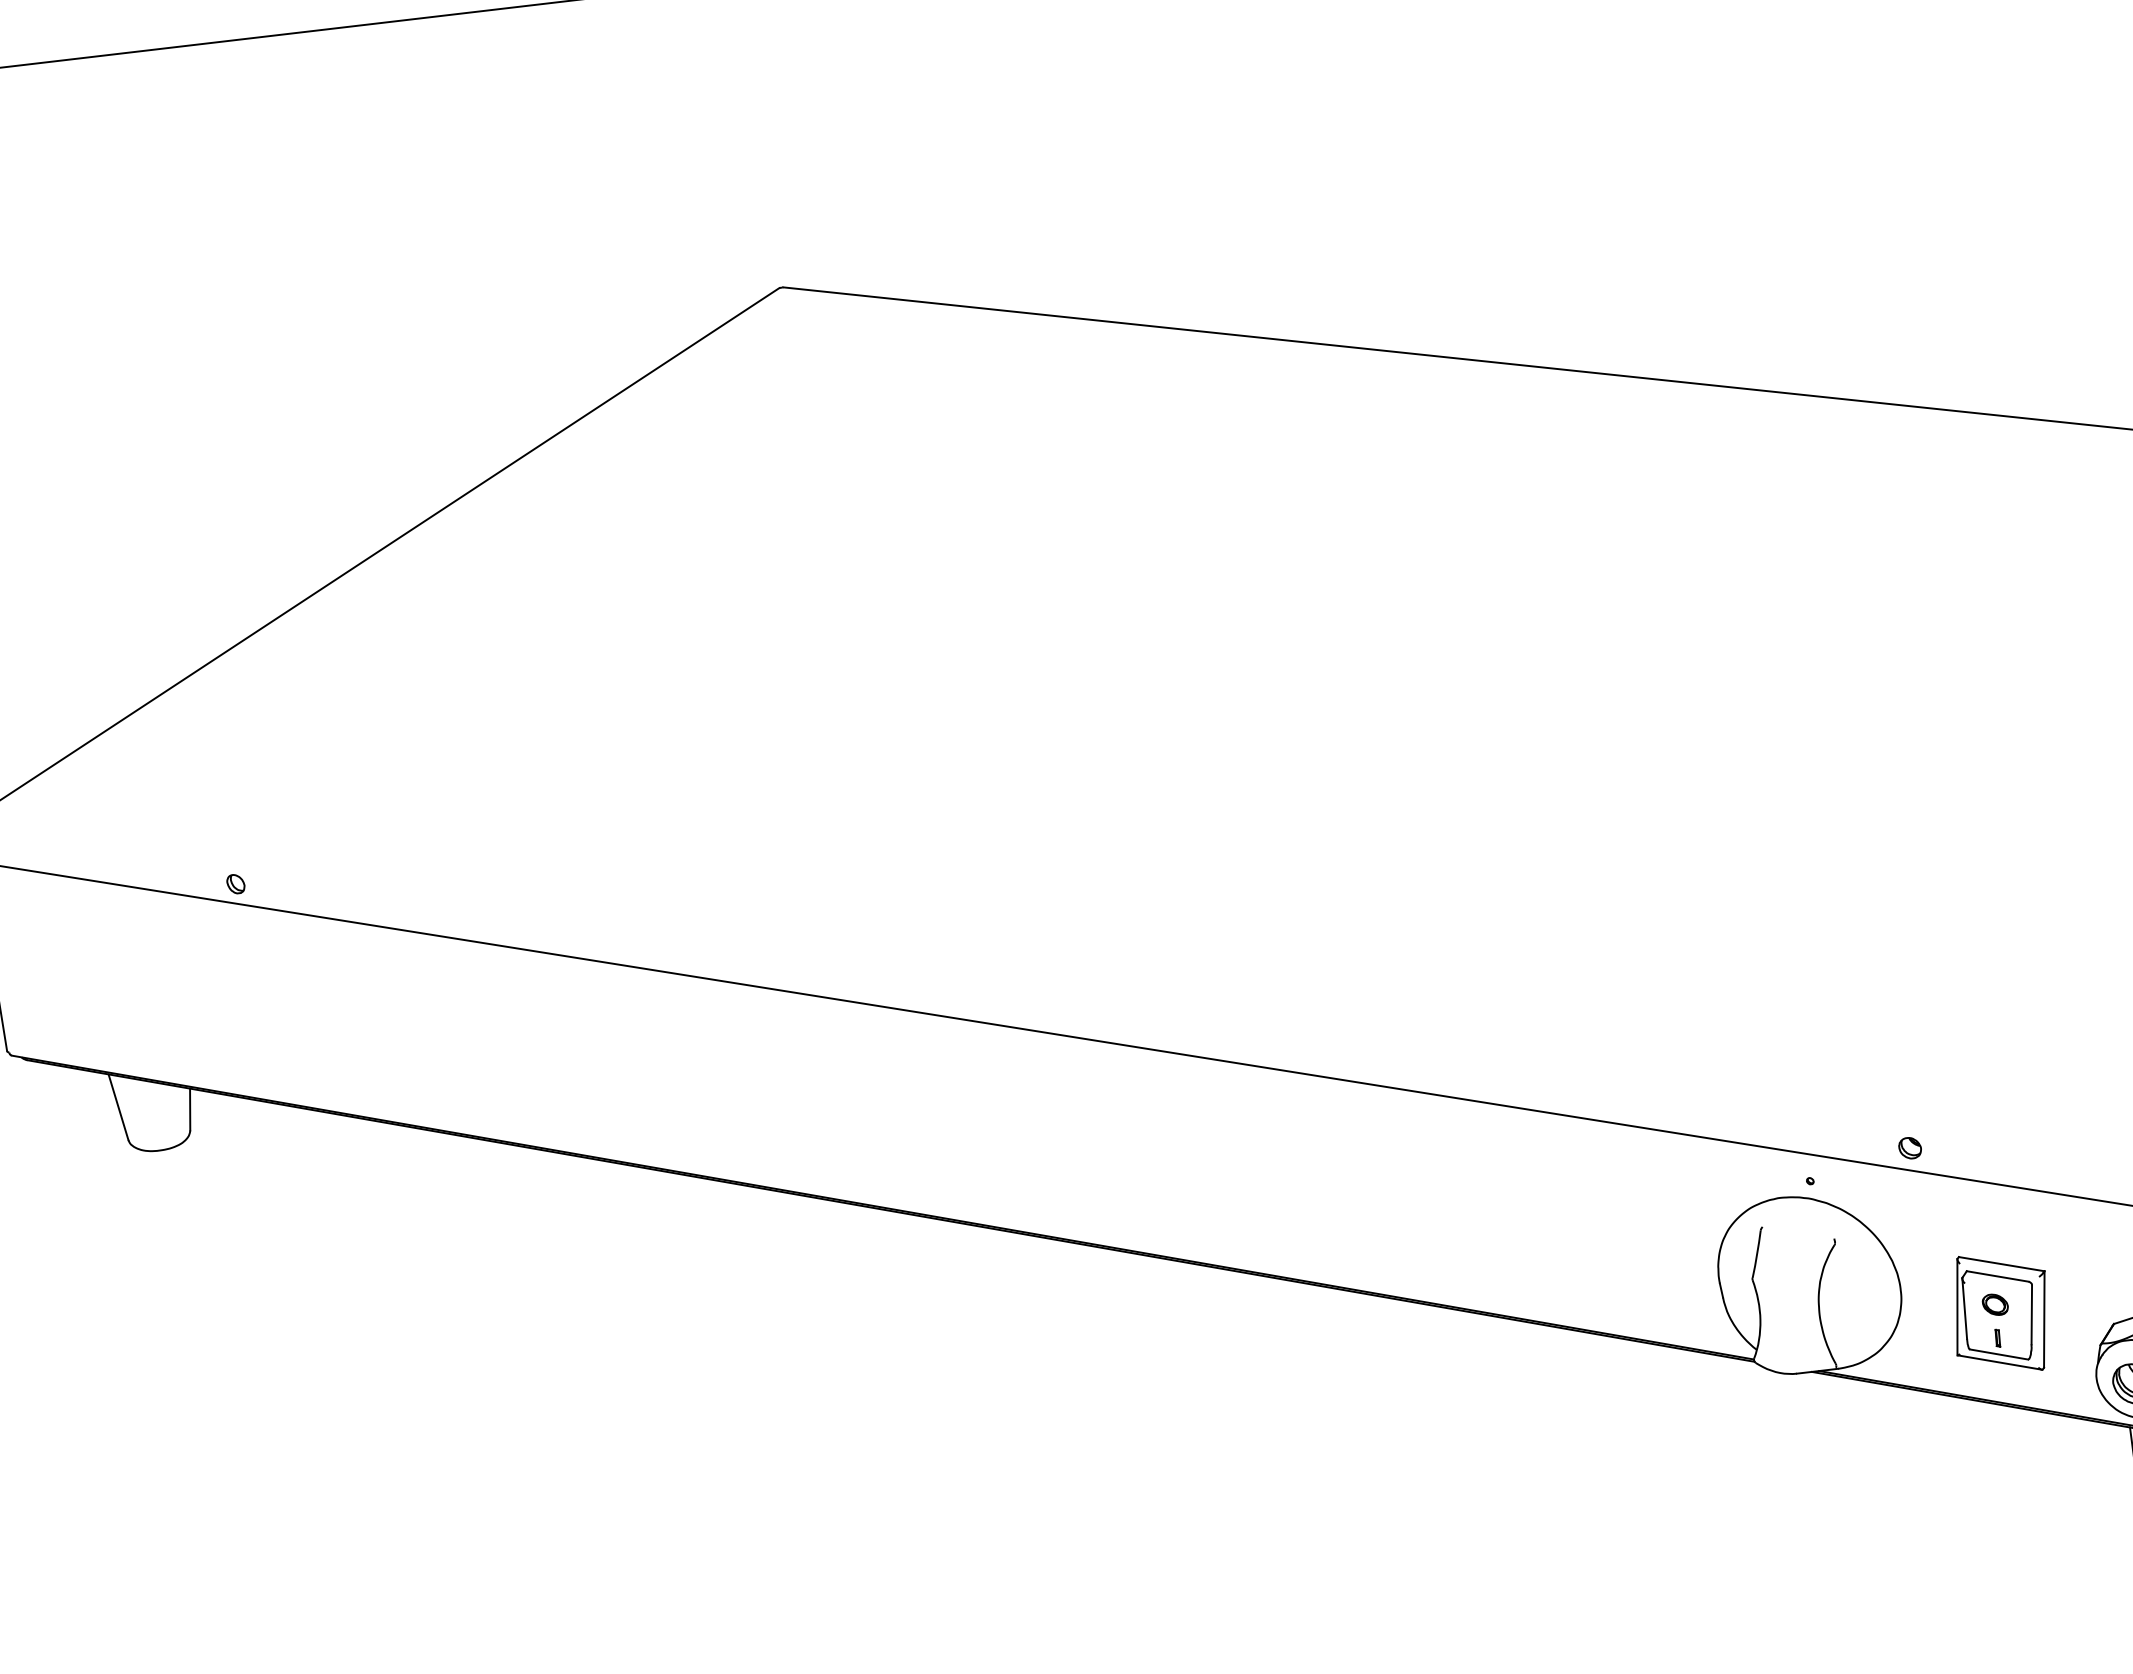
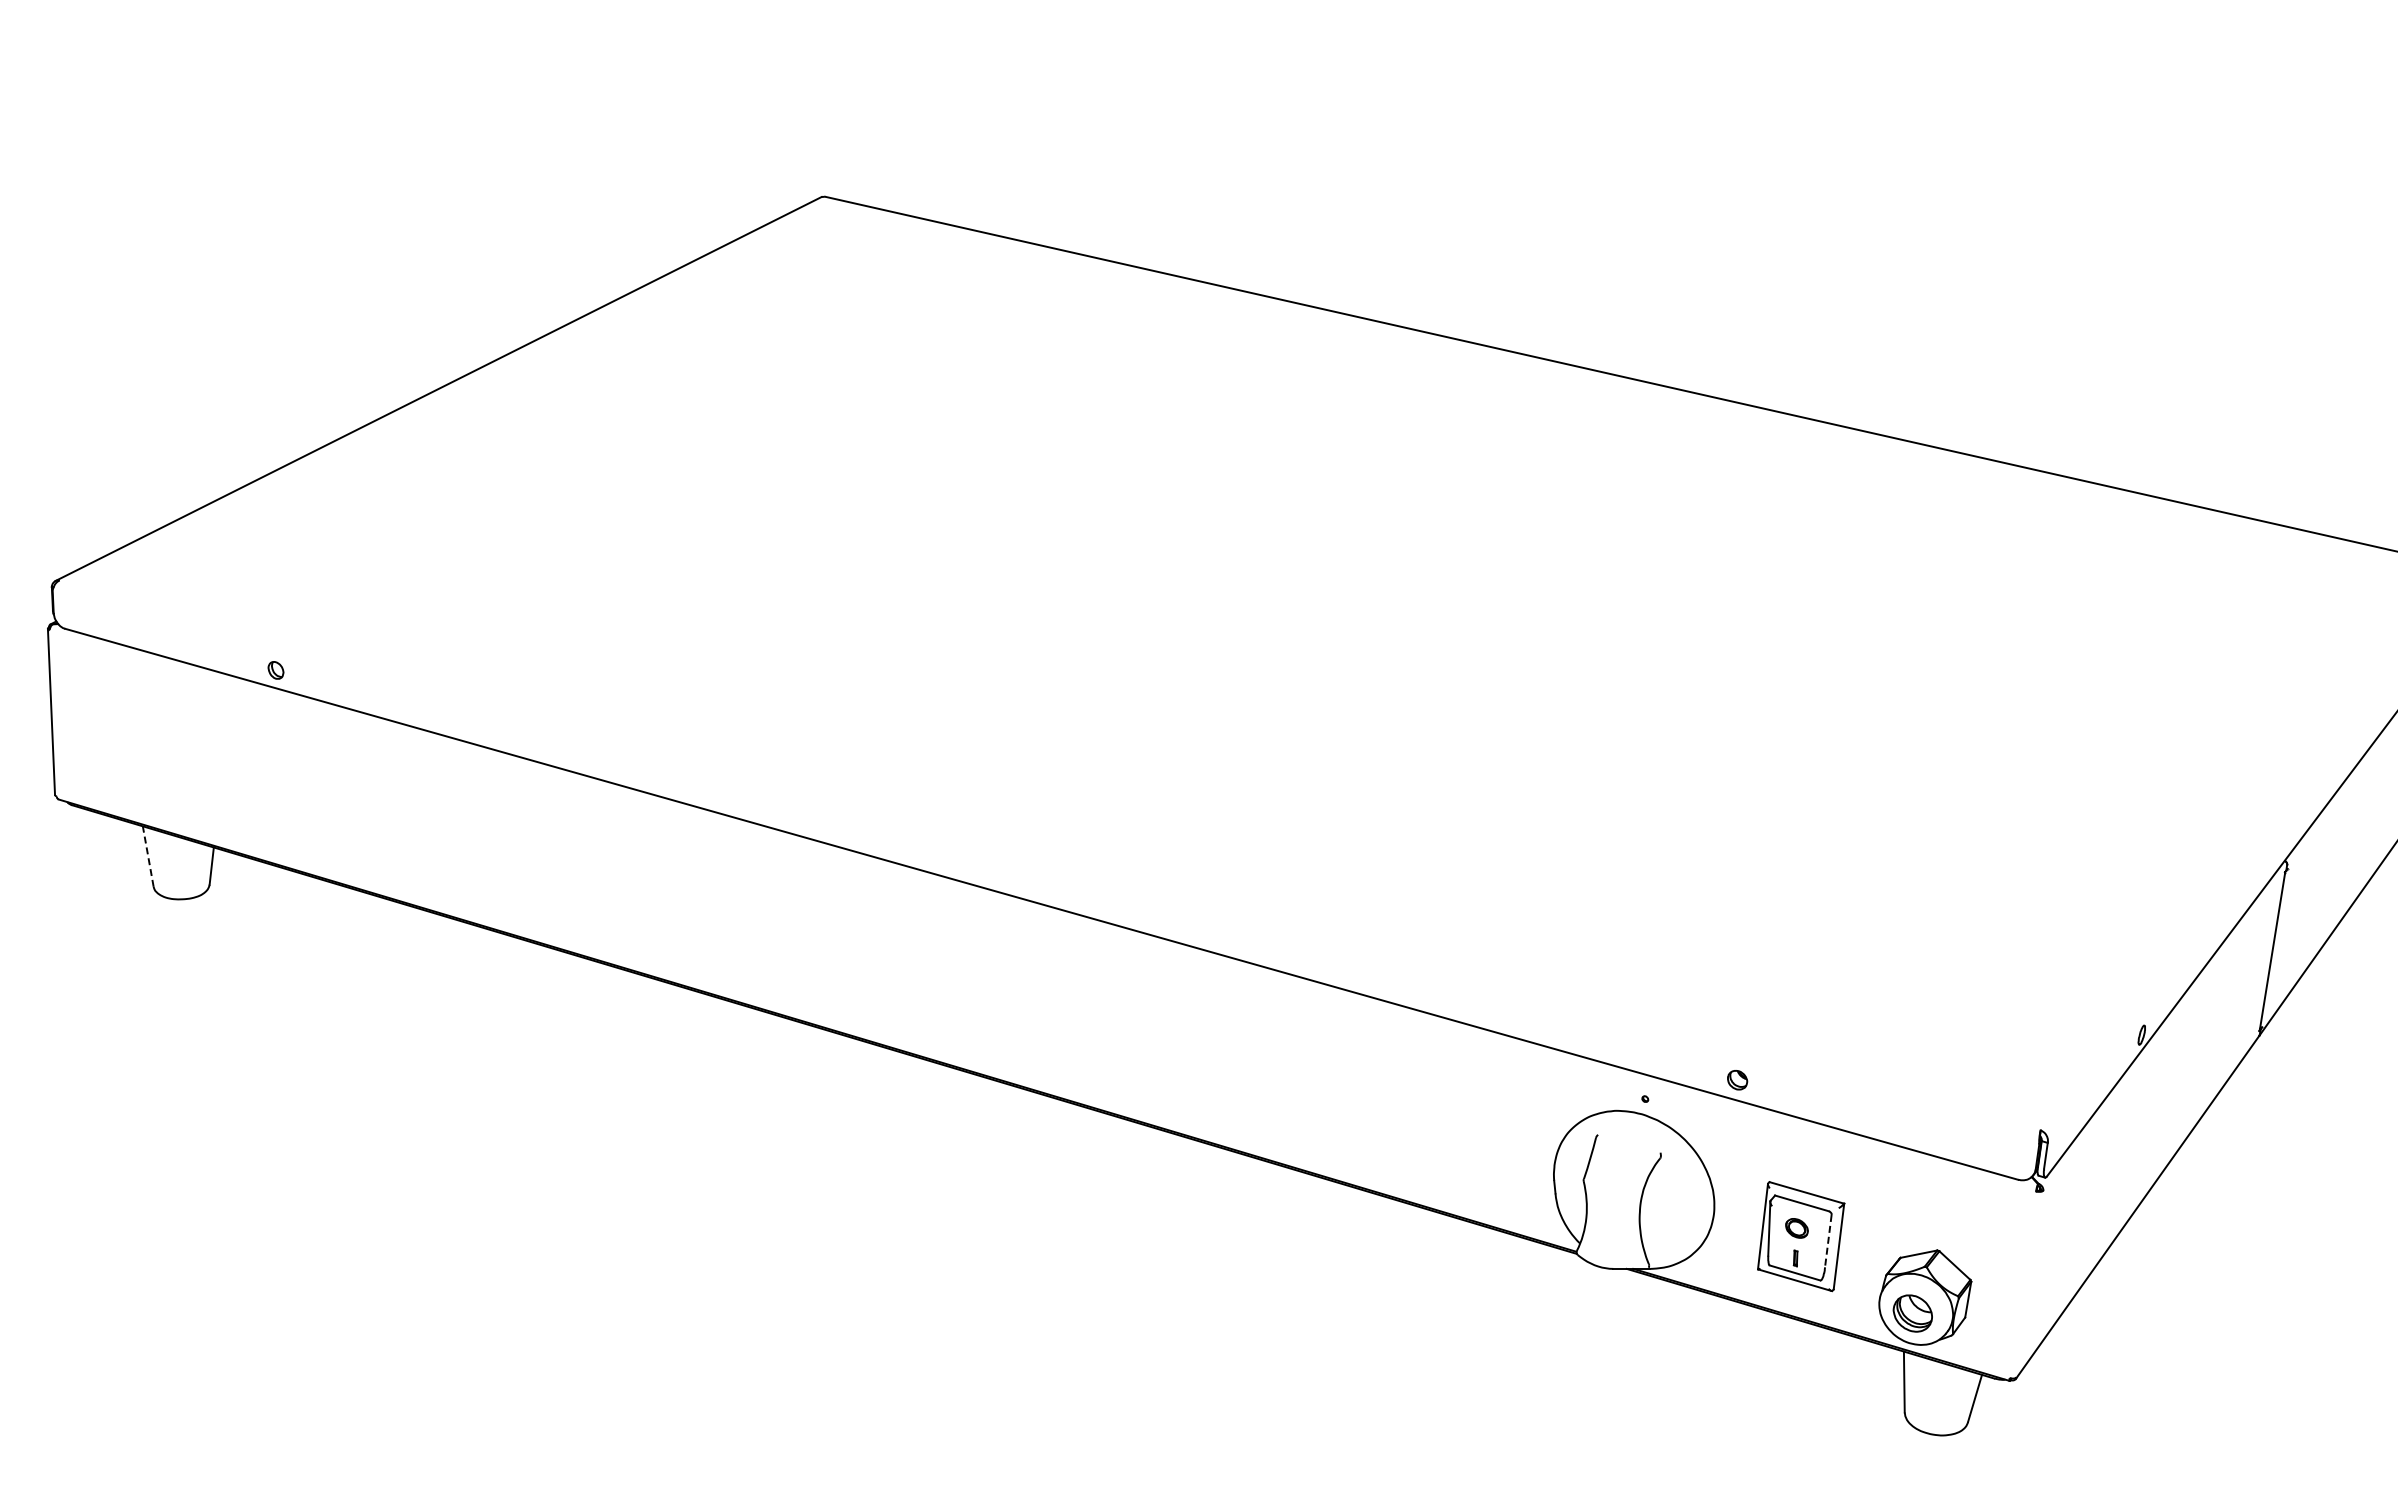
line: (118, 1107) -> (148, 856), solid -> dashed
line: (2032, 1315) -> (1828, 1241), solid -> dashed

